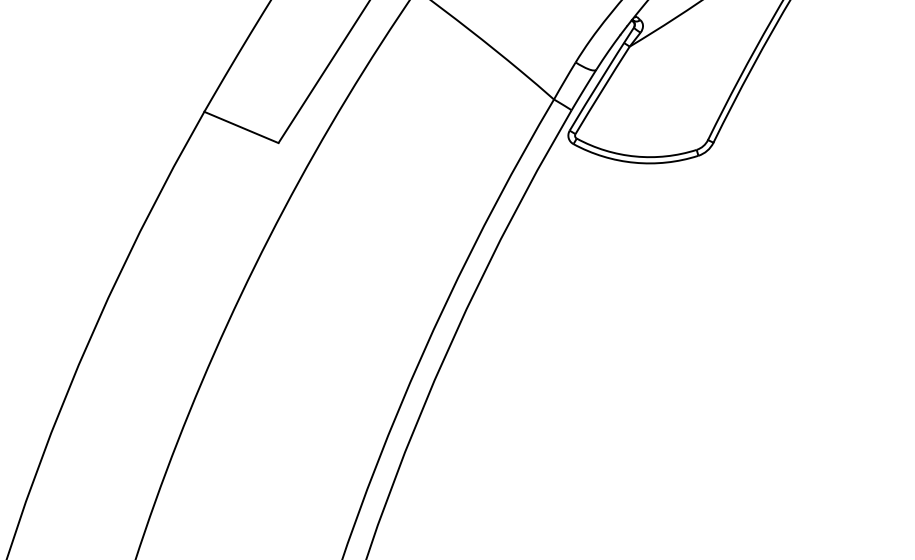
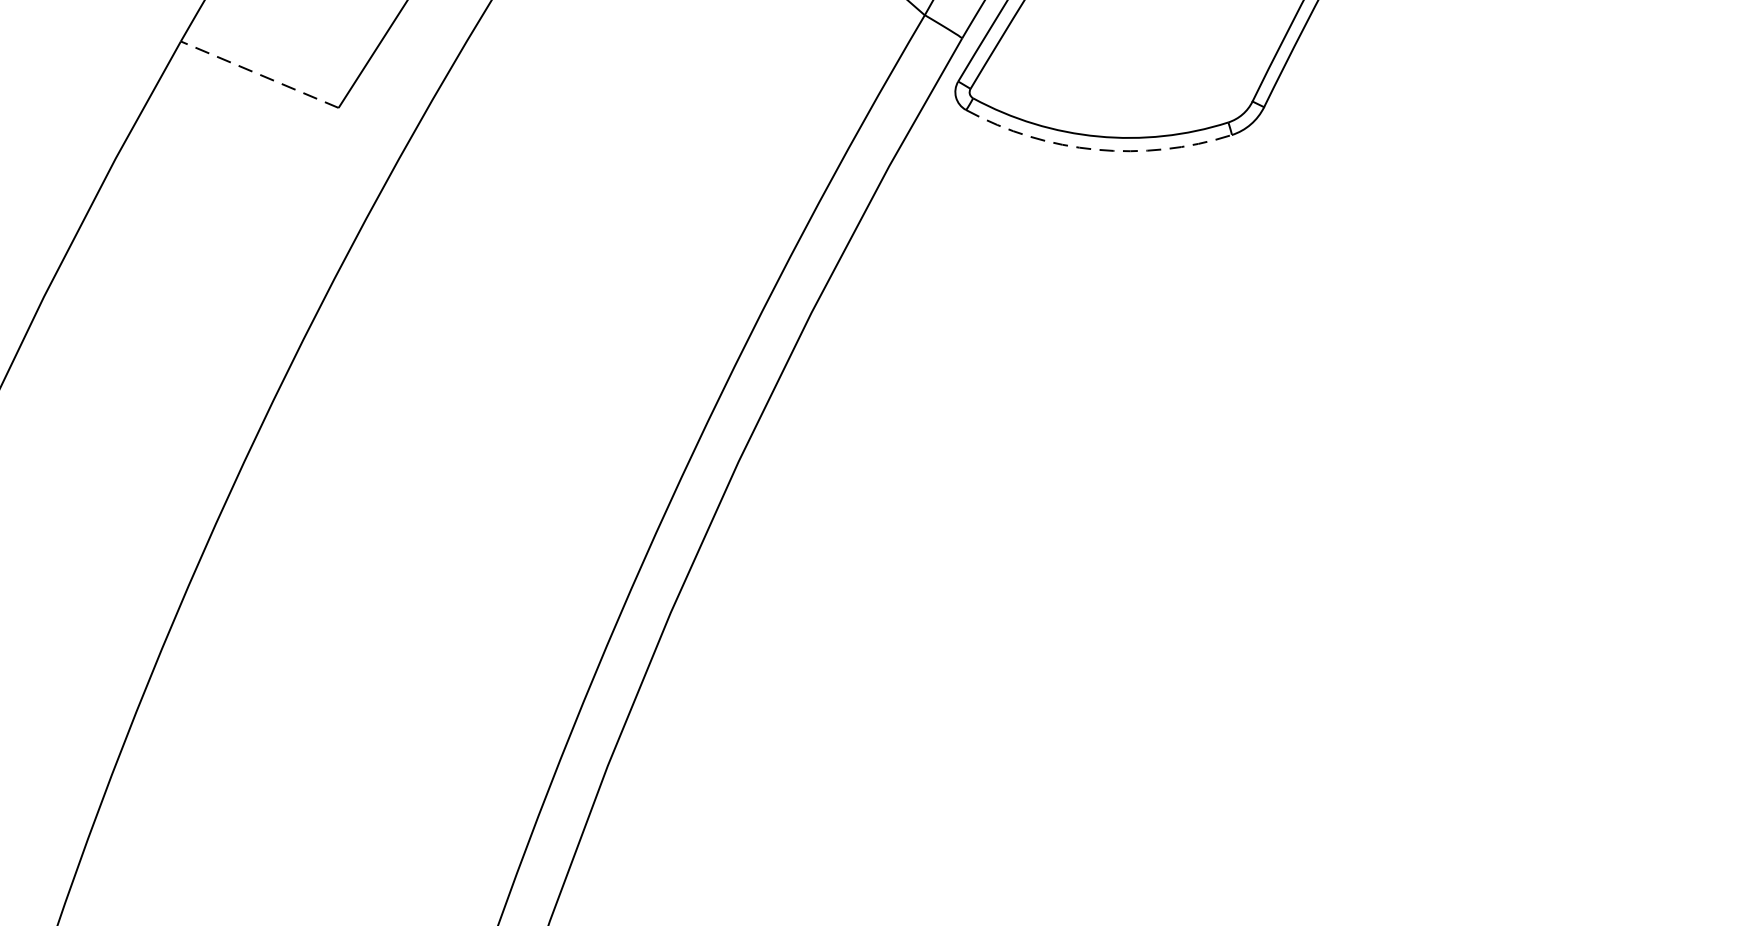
line: (240, 127) -> (257, 74), solid -> dashed
arc: (634, 162) -> (1096, 149), solid -> dashed

